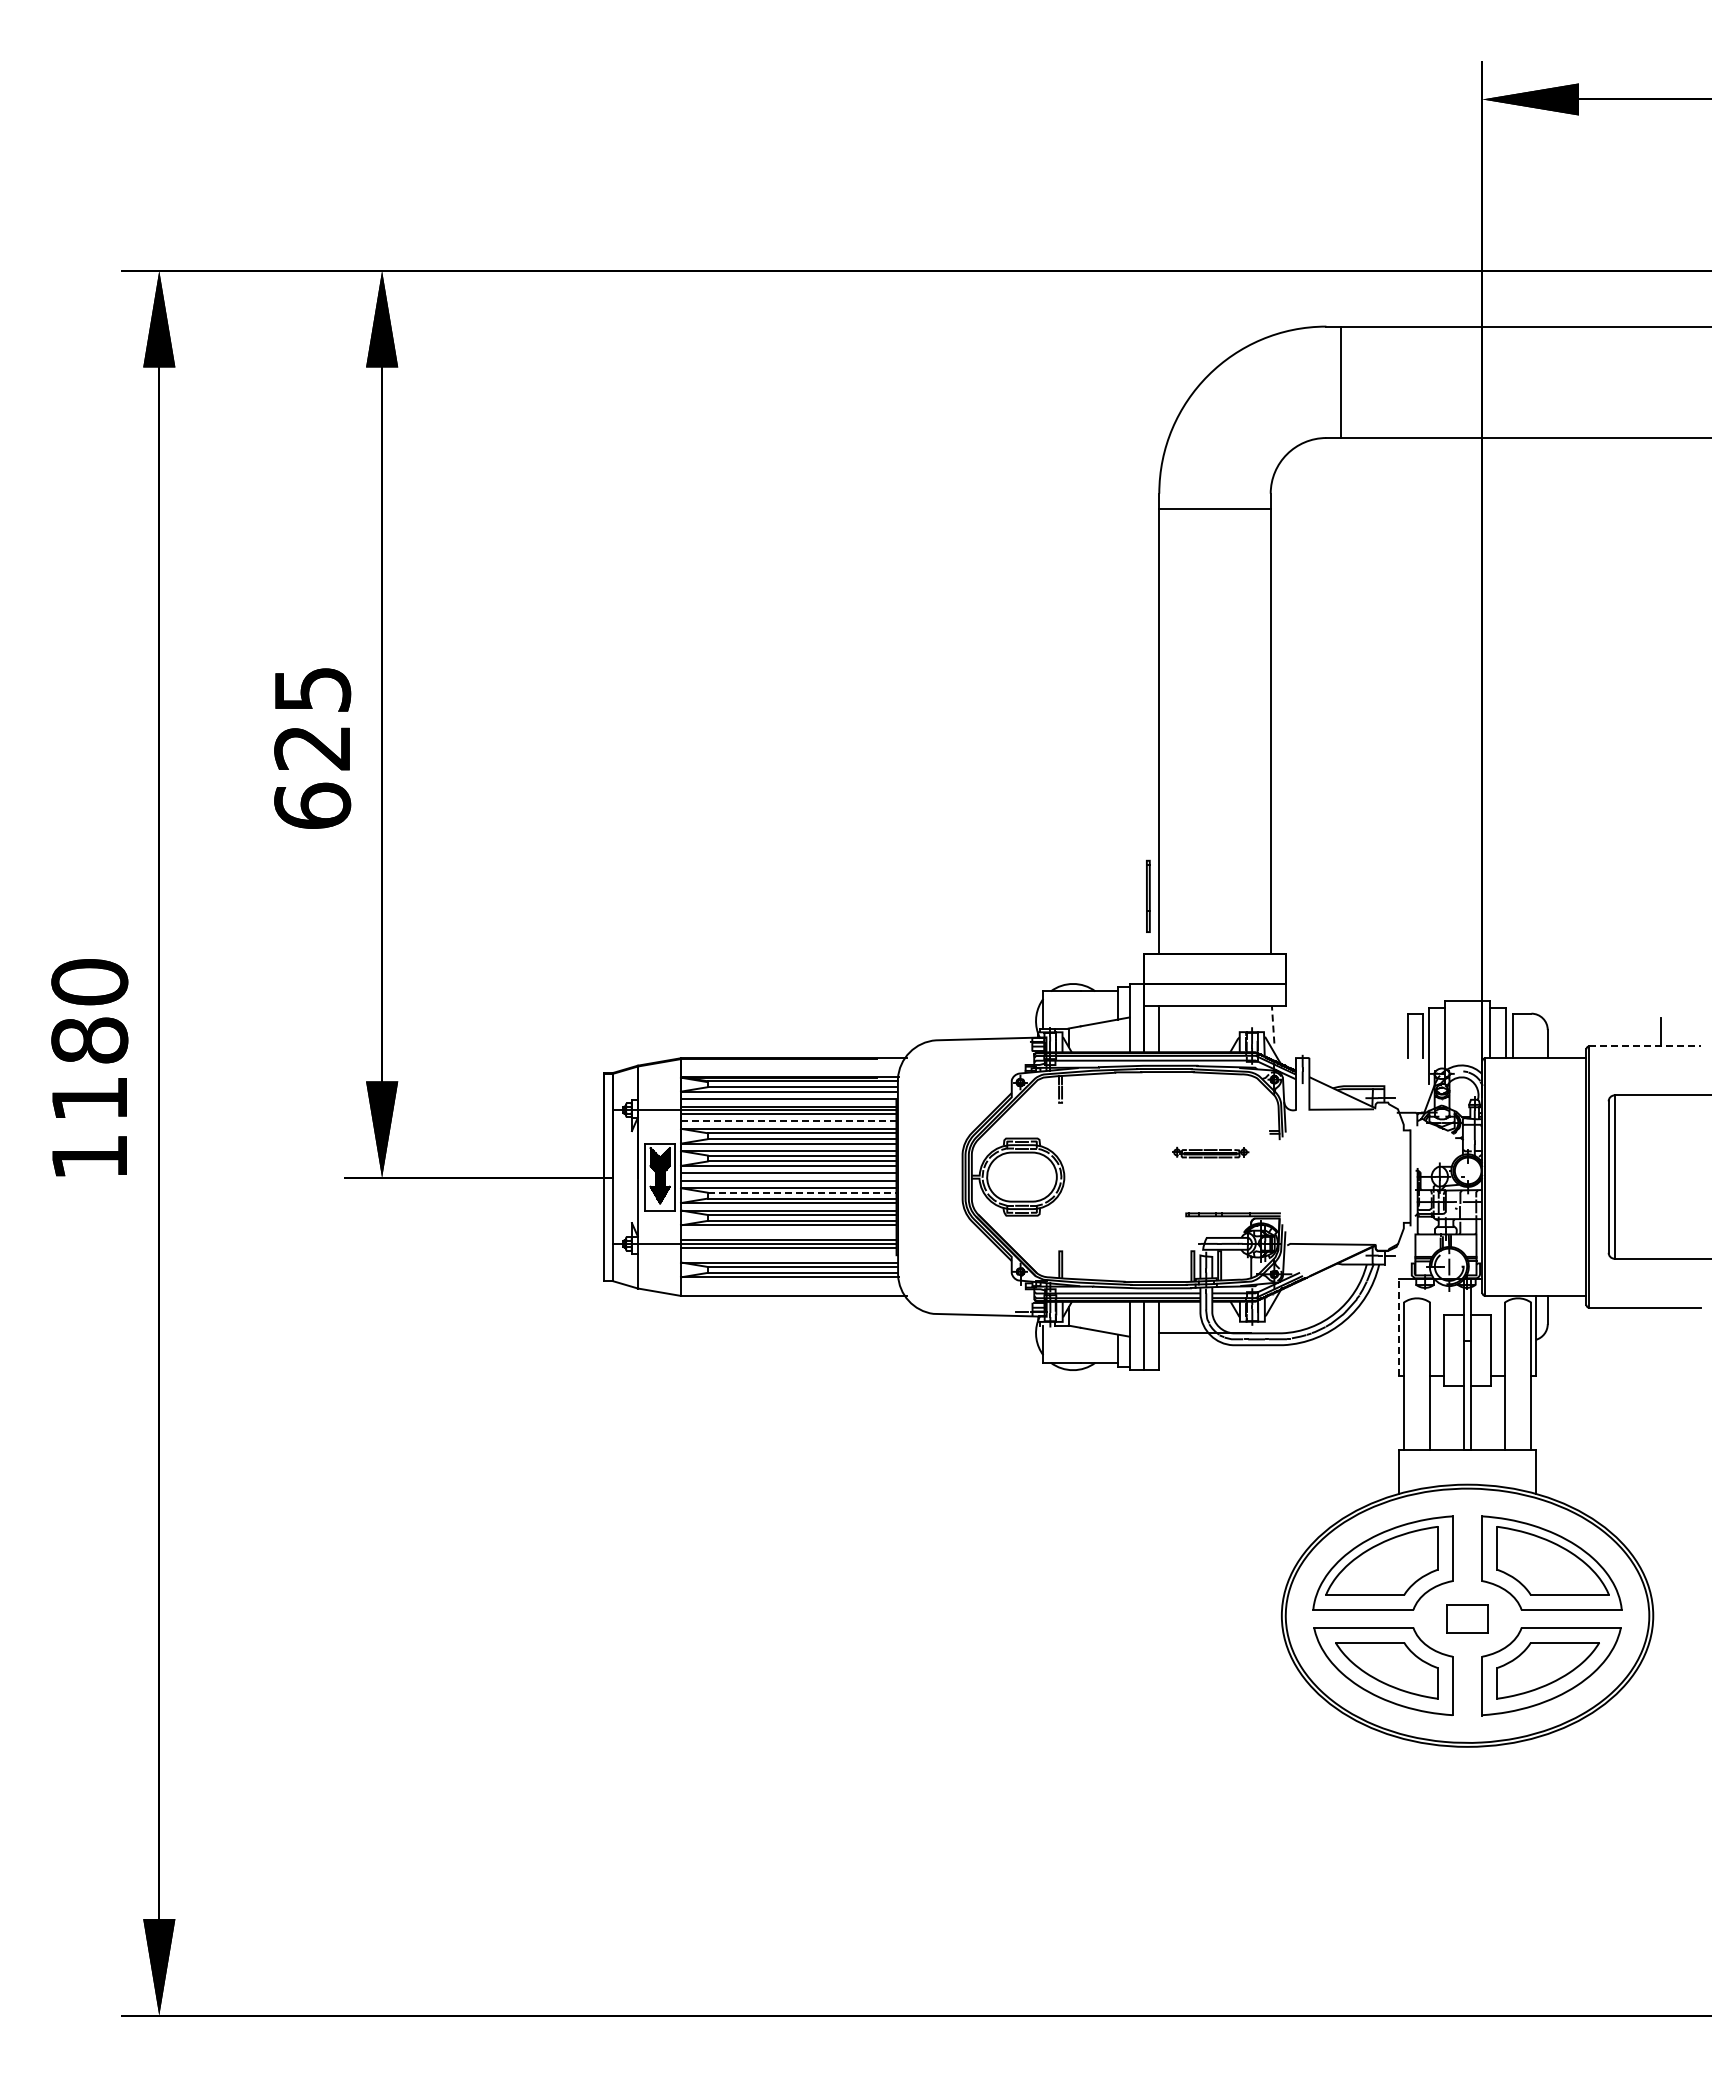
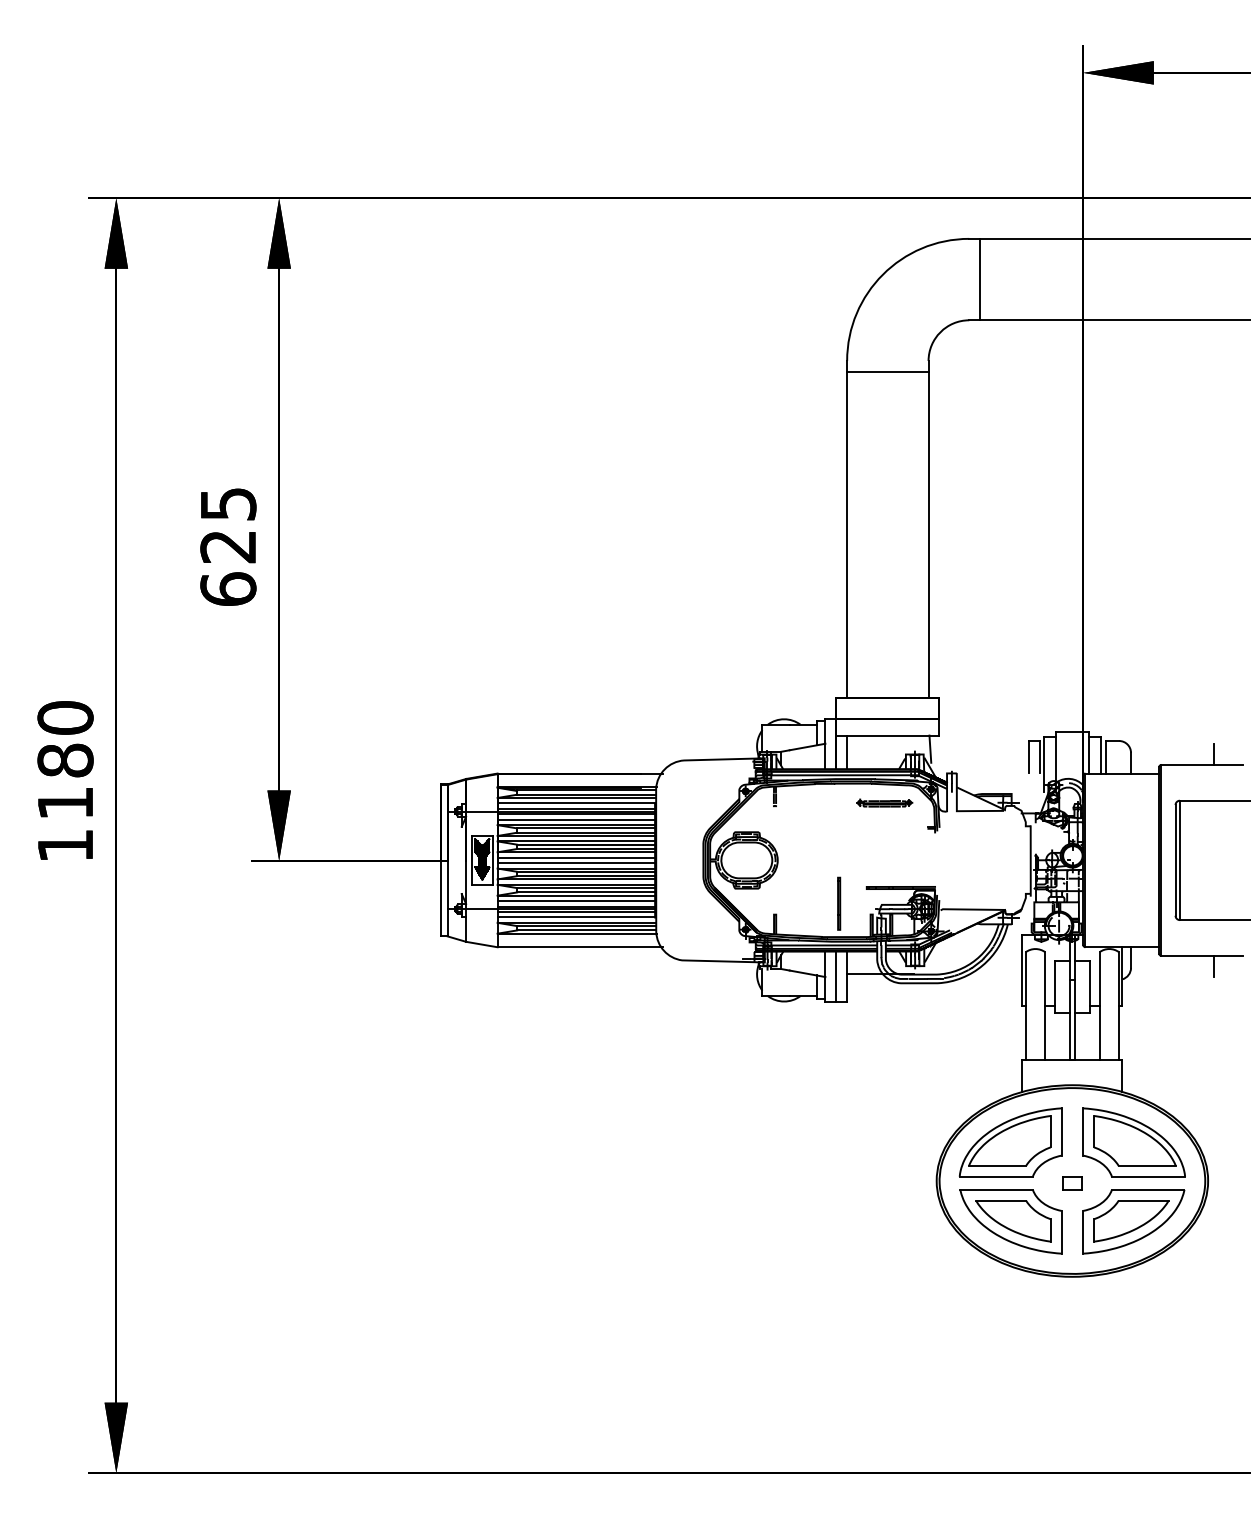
line: (1148, 895) -> (839, 903), moved
line: (1273, 1024) -> (930, 748), dashed -> solid
line: (1645, 1046) -> (1202, 764), dashed -> solid
line: (788, 1121) -> (576, 819), dashed -> solid
part: (1210, 1152) -> (884, 802), moved
line: (802, 1192) -> (586, 871), dashed -> solid
line: (788, 1232) -> (576, 900), added
line: (788, 1255) -> (576, 917), added
line: (1660, 1321) -> (1213, 965), added
line: (1399, 1327) -> (1022, 970), dashed -> solid
part: (1467, 1618) -> (1072, 1182), size x0.62

